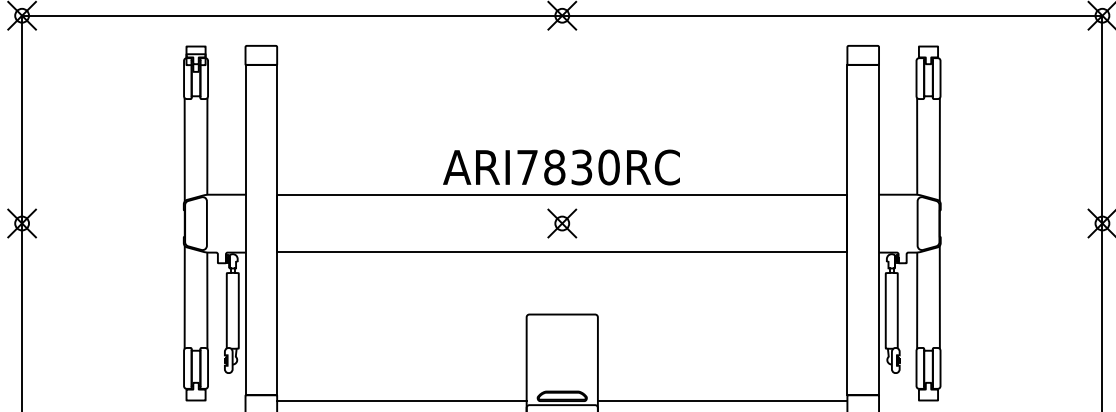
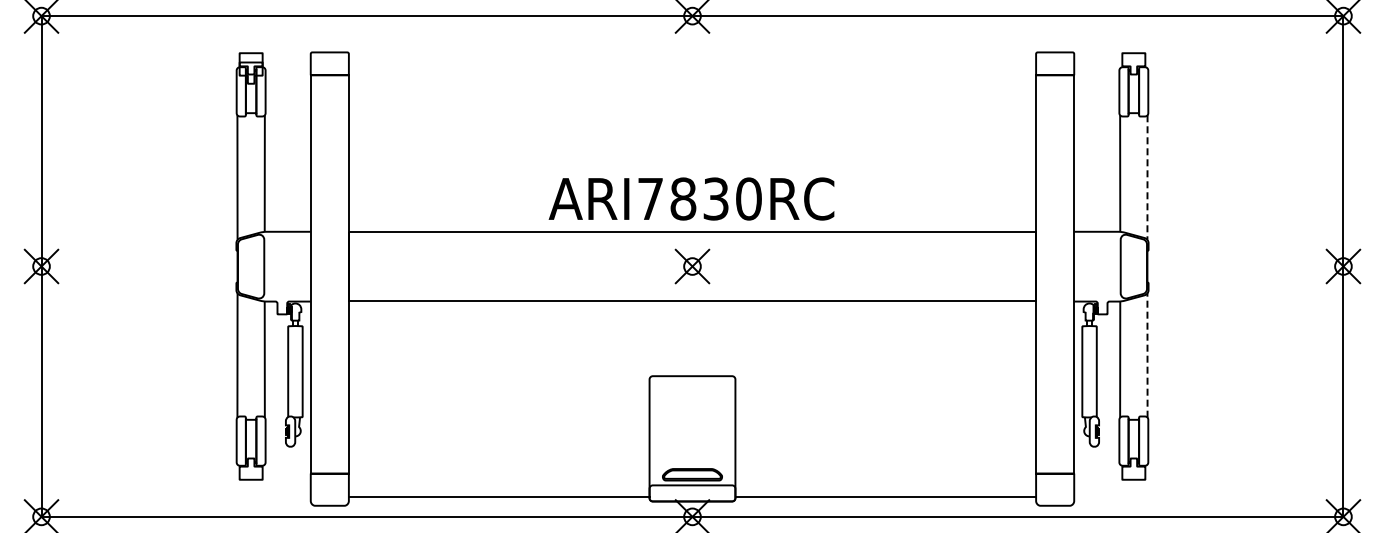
line: (939, 149) -> (1147, 177), solid -> dashed
line: (939, 297) -> (1147, 355), solid -> dashed
line: (401, 401) -> (498, 480), removed
line: (722, 401) -> (885, 480), removed

